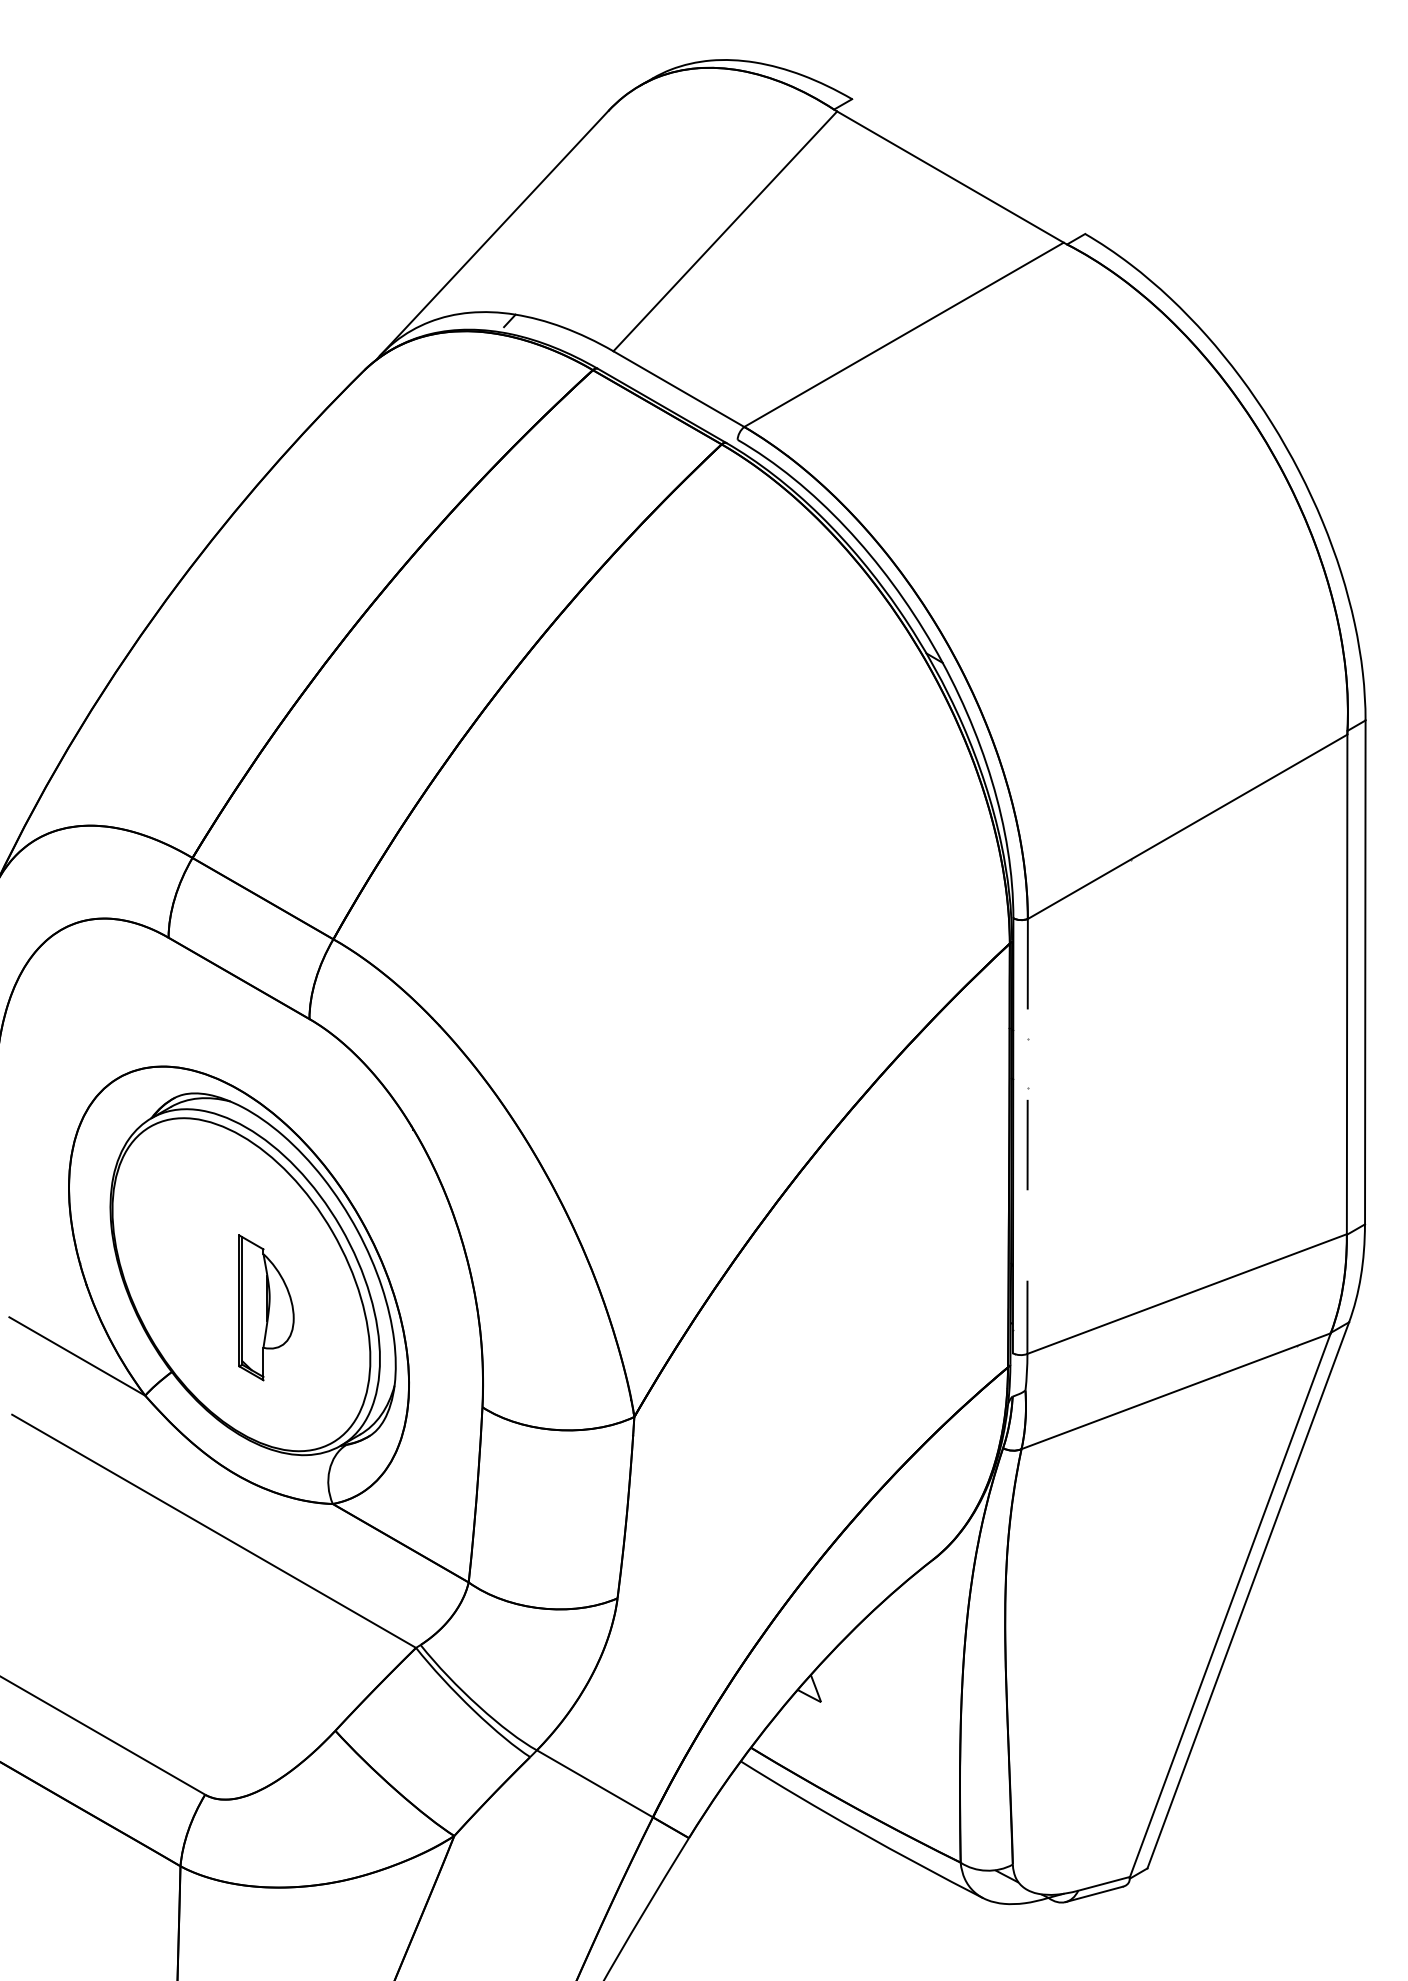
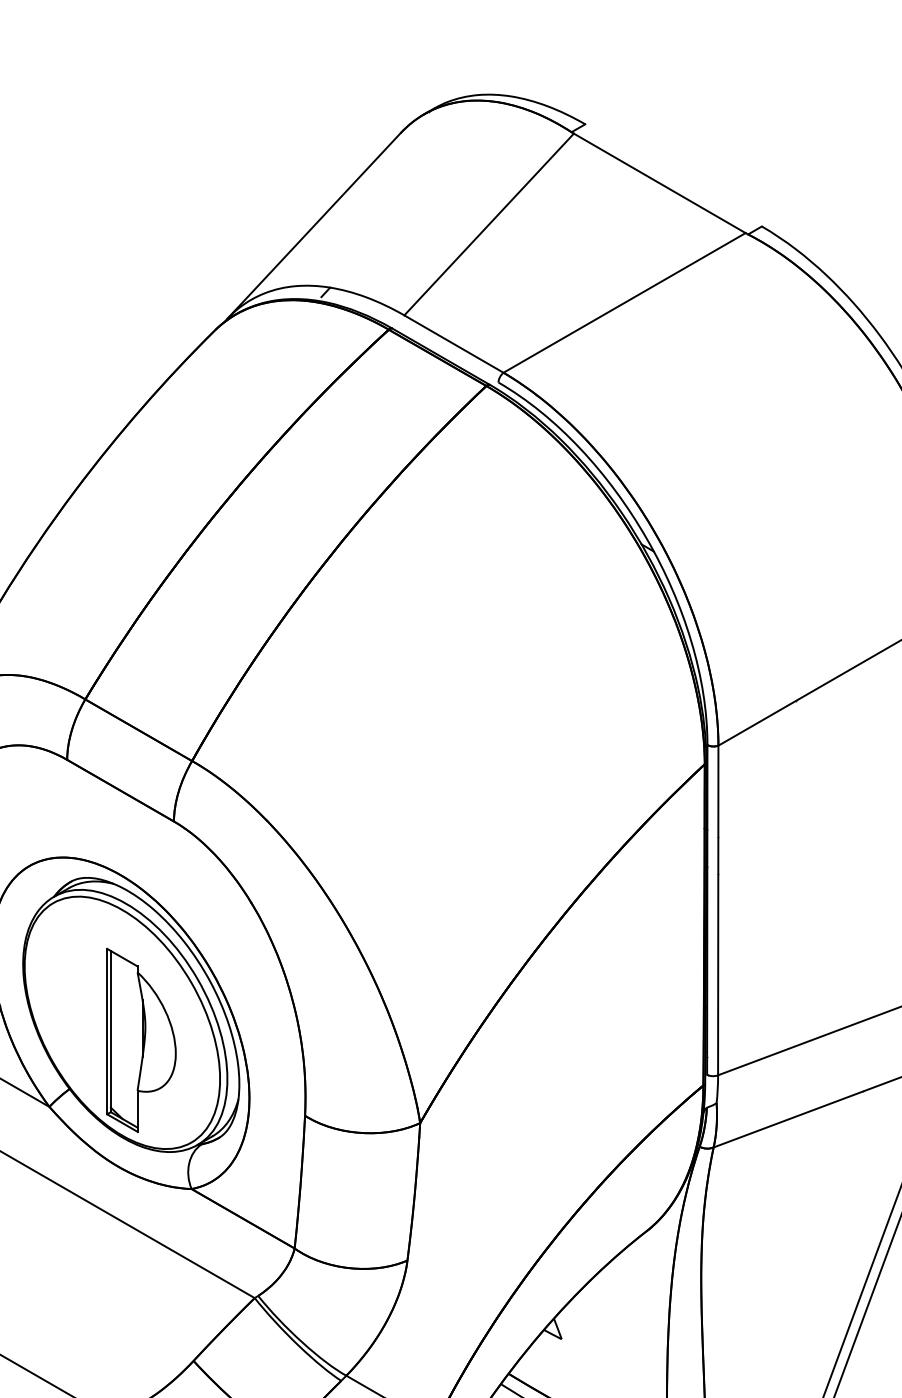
line: (1027, 1136) -> (718, 910), dashed -> solid
part: (266, 1307) -> (141, 1040), size x1.67

